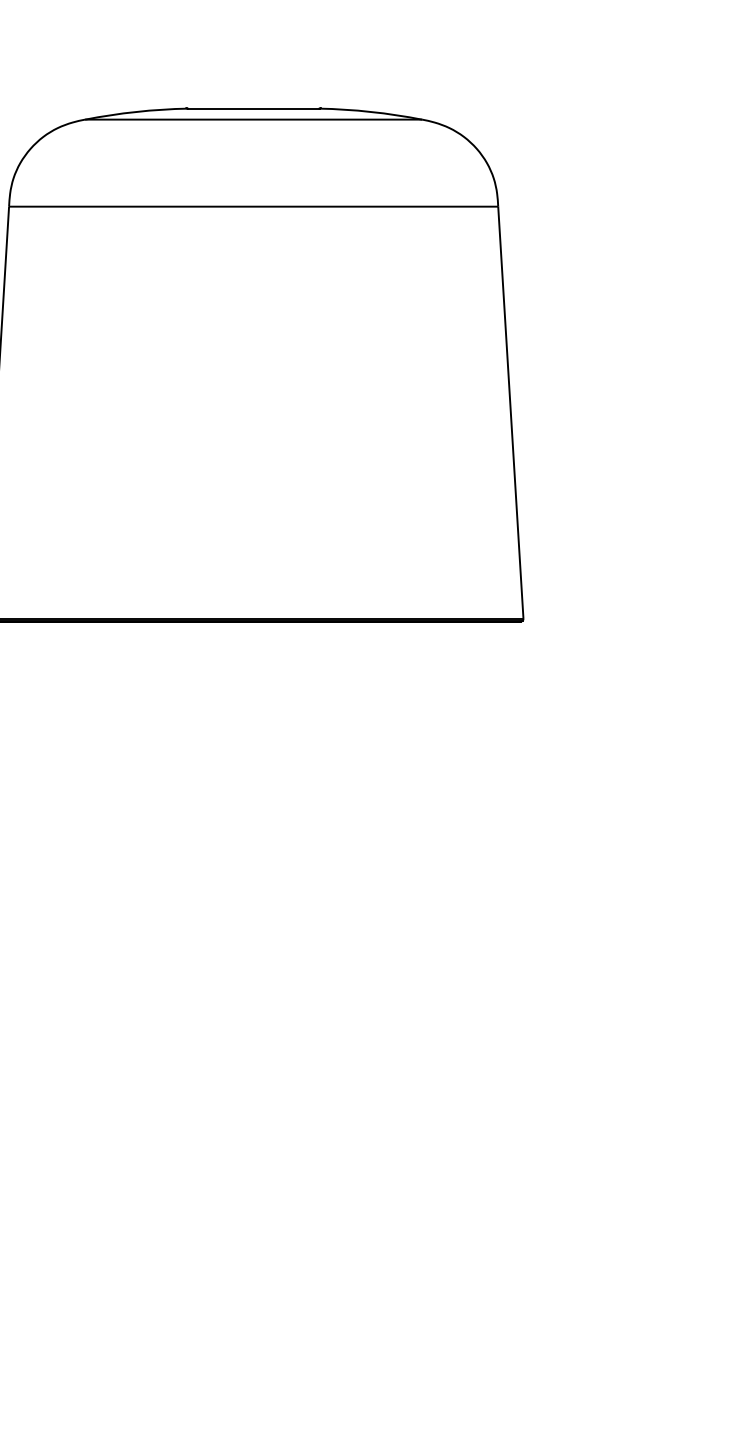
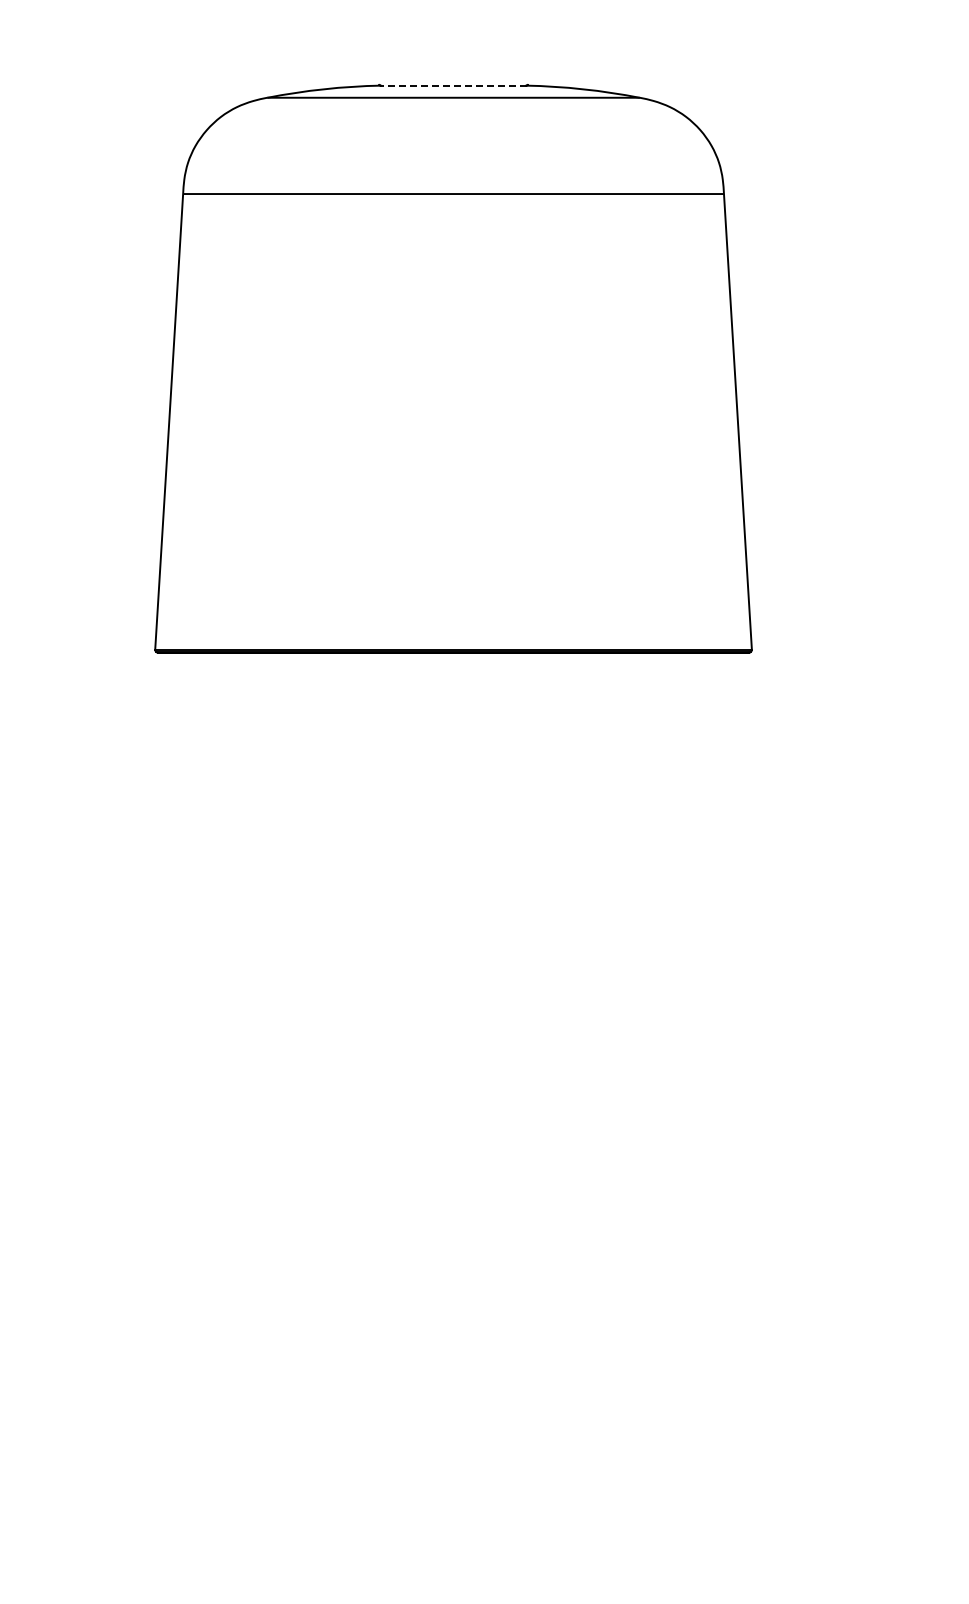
line: (253, 108) -> (453, 85), solid -> dashed

